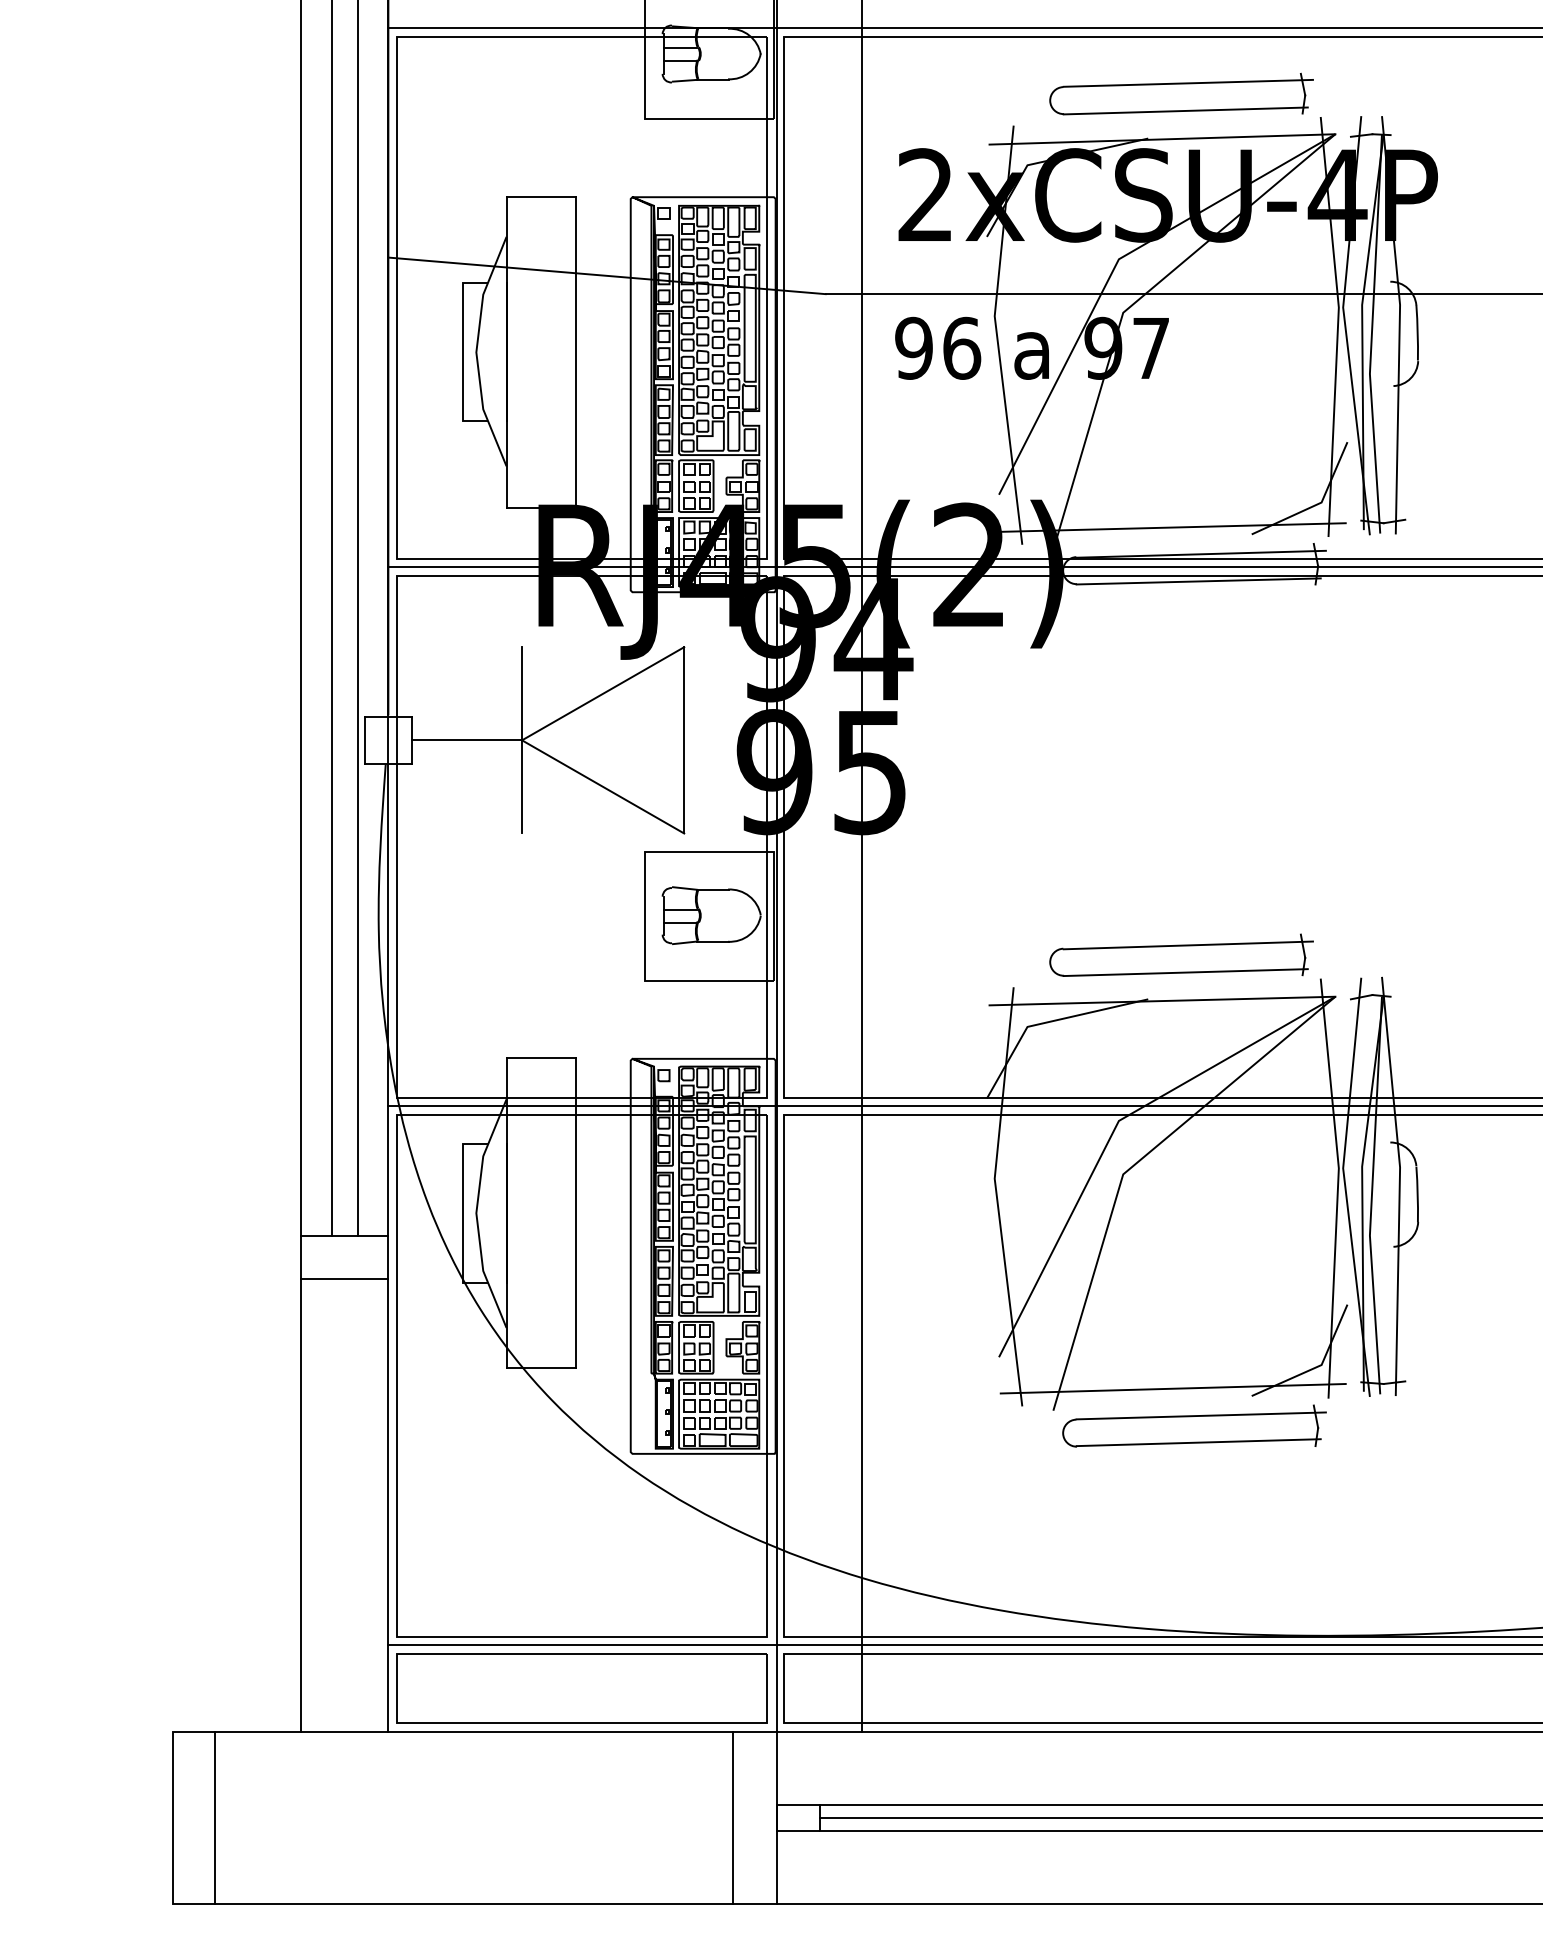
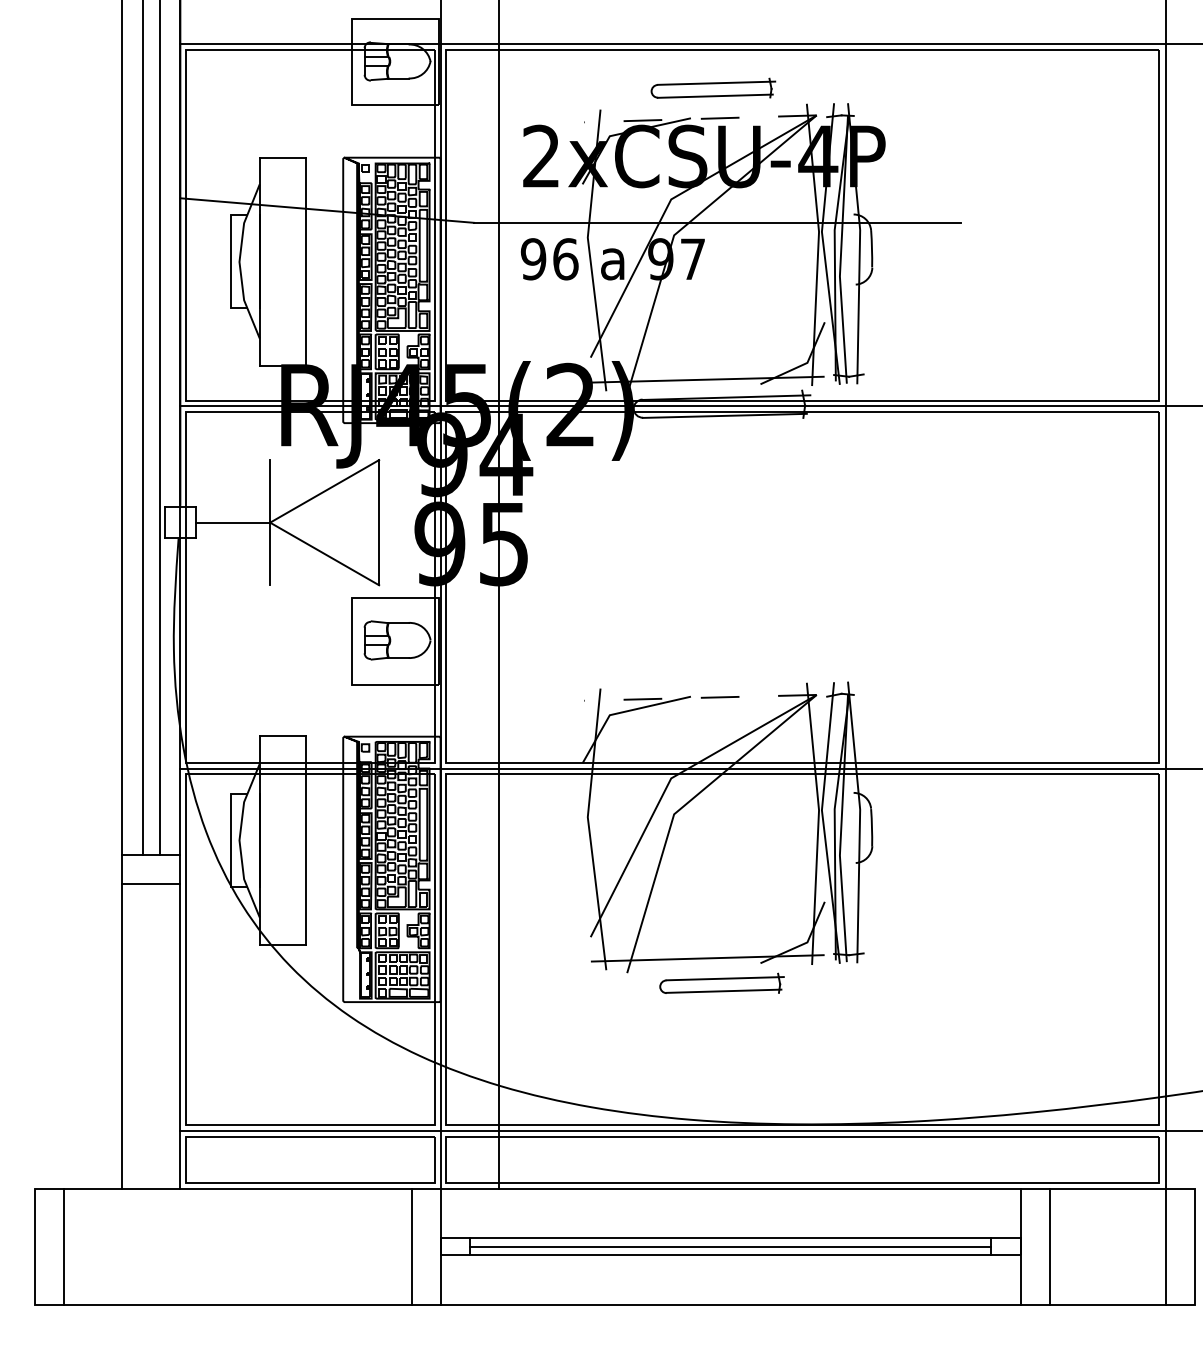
part: (1181, 92) -> (713, 87), size x0.7
line: (1162, 138) -> (700, 118), solid -> dashed
part: (1181, 954) -> (713, 666), removed
line: (1162, 1000) -> (700, 697), solid -> dashed
part: (1193, 1426) -> (721, 983), size x0.7

